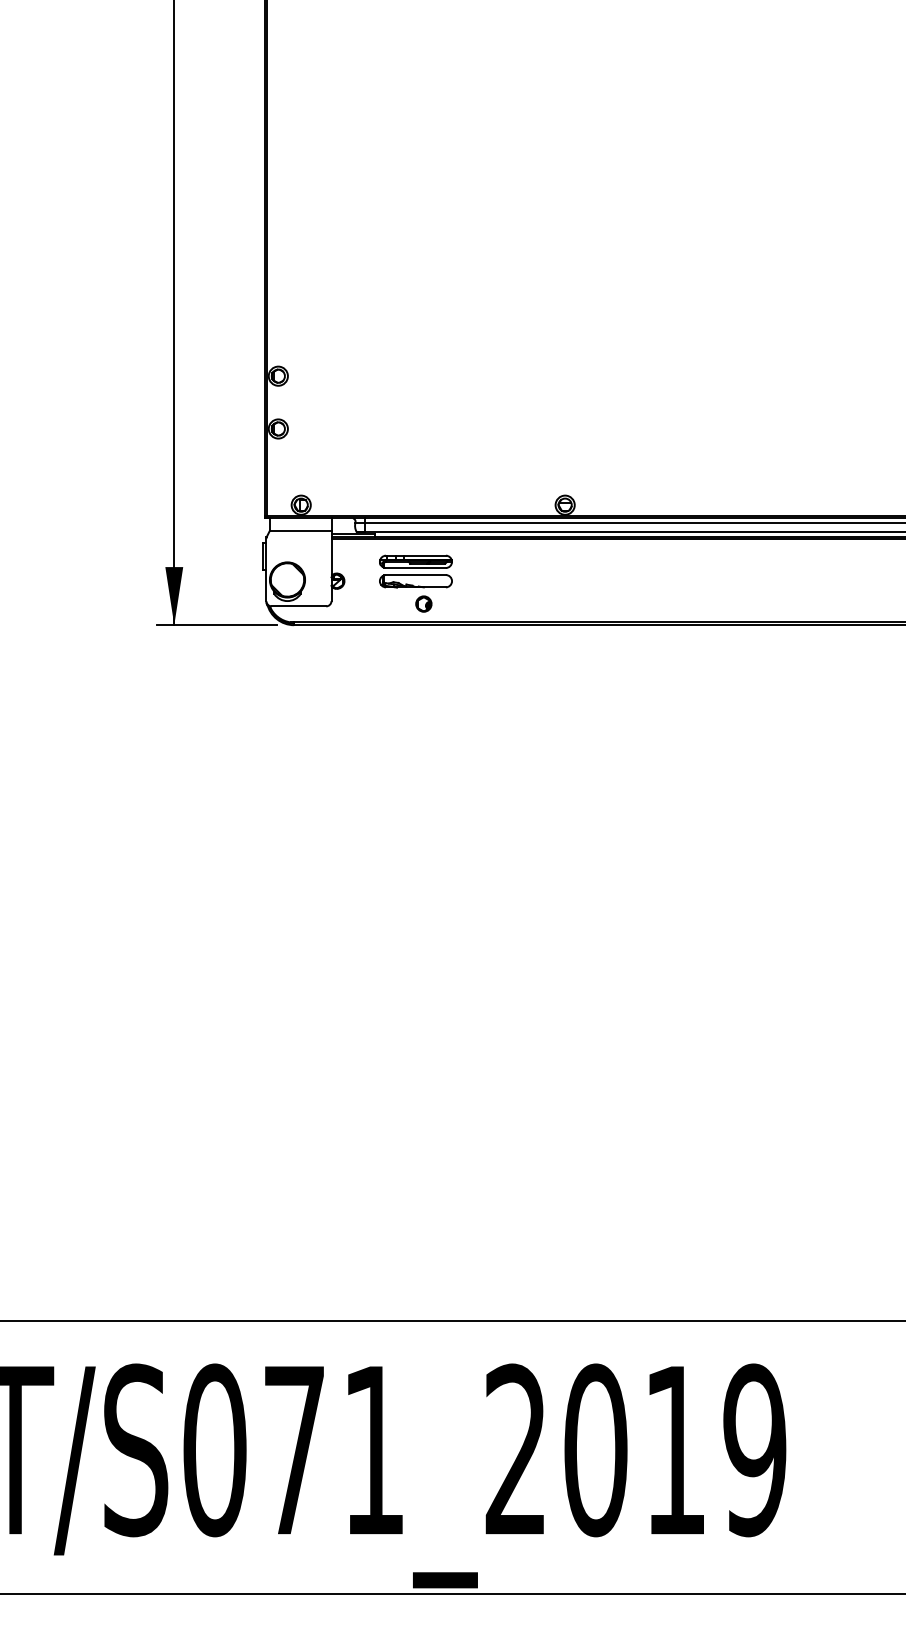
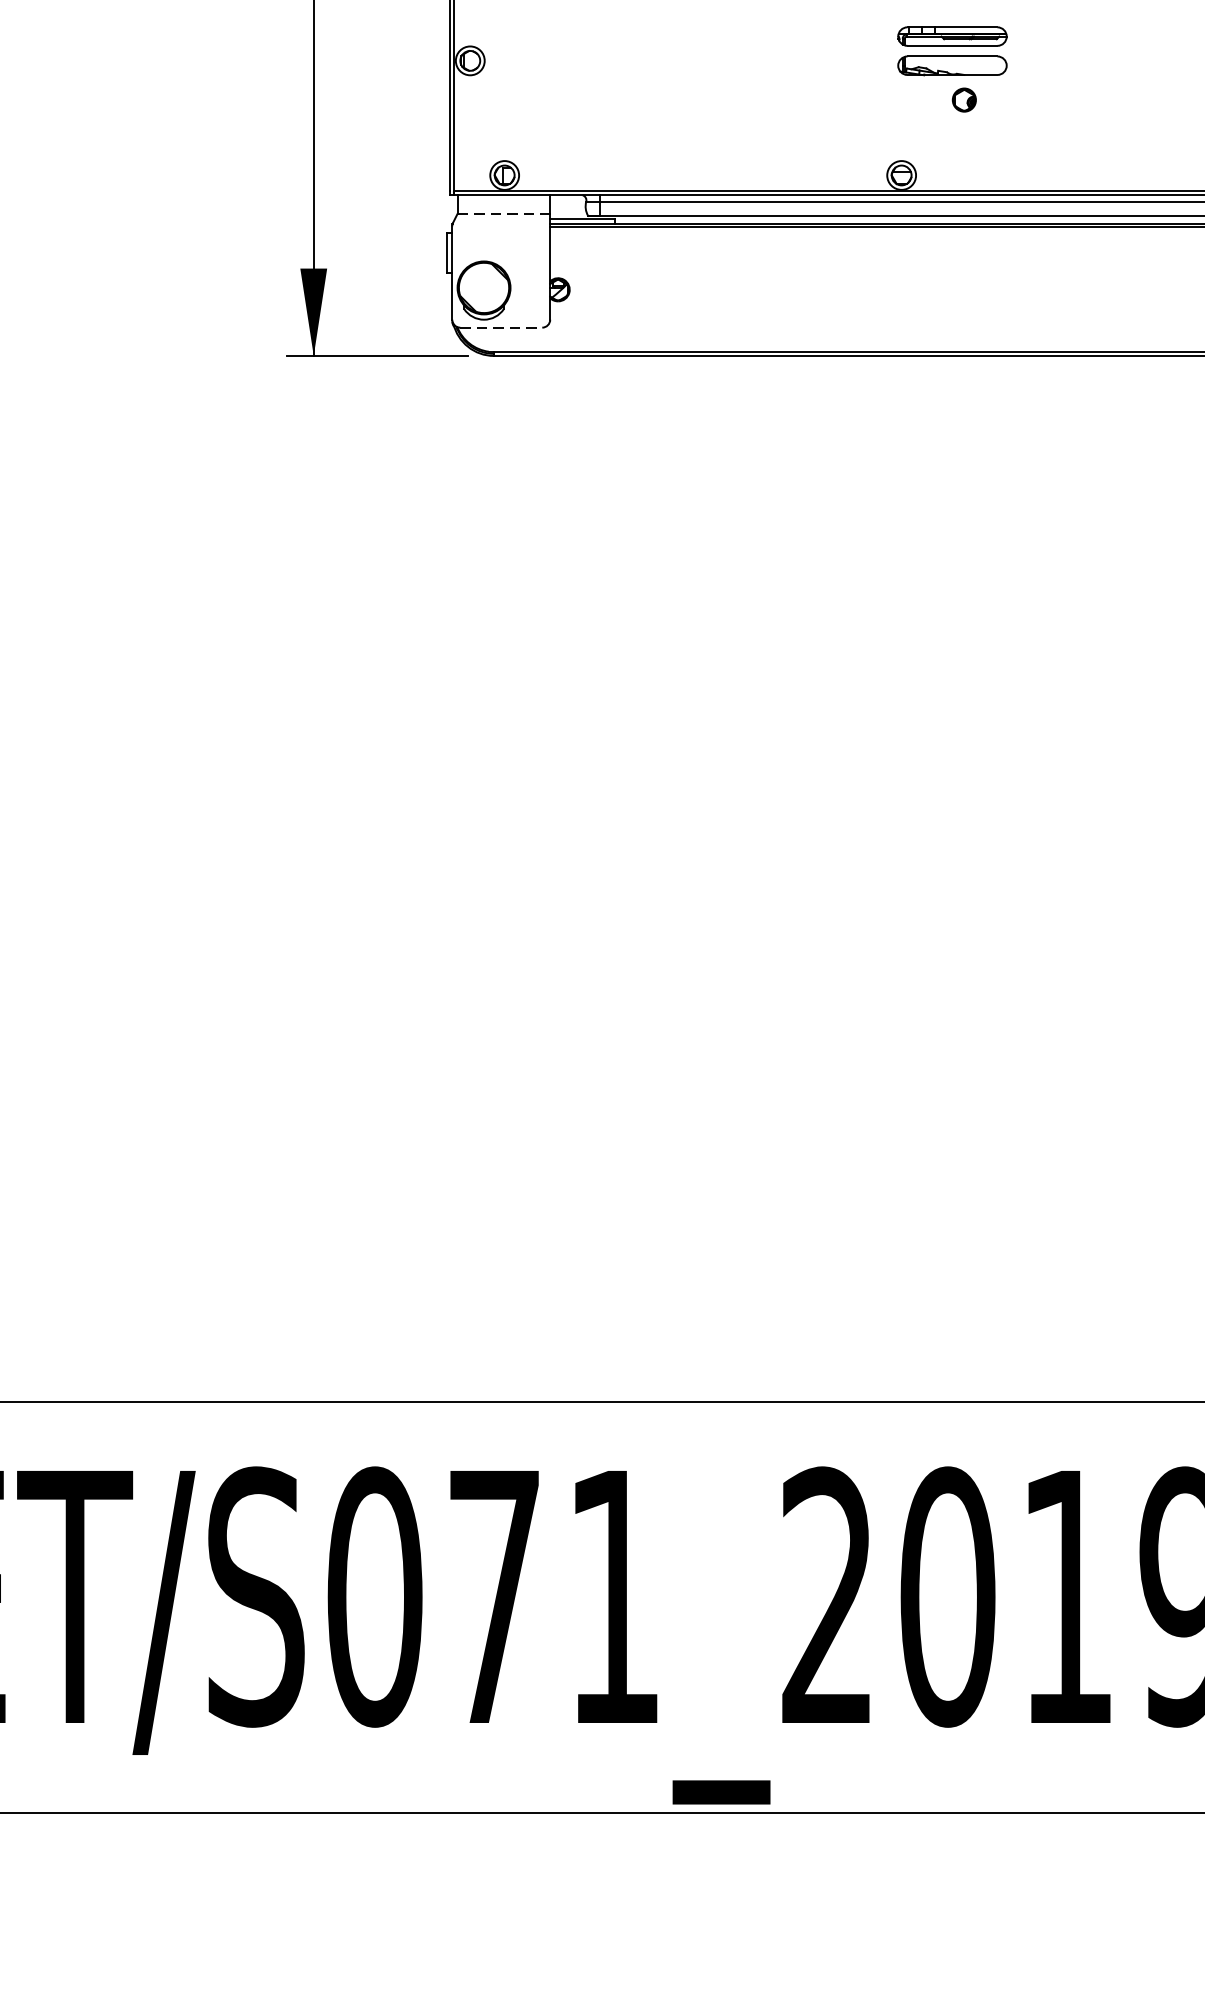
line: (300, 530) -> (503, 213), solid -> dashed
part: (415, 583) -> (951, 69), moved
line: (299, 606) -> (502, 327), solid -> dashed

